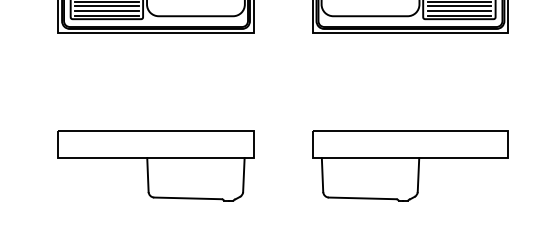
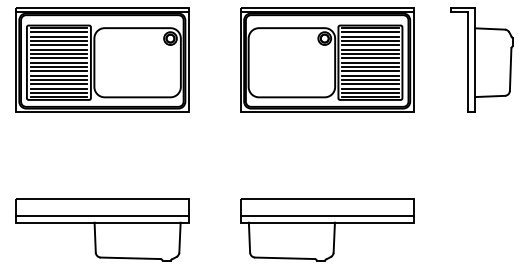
line: (155, 149) -> (101, 215), added
line: (409, 149) -> (326, 215), added

